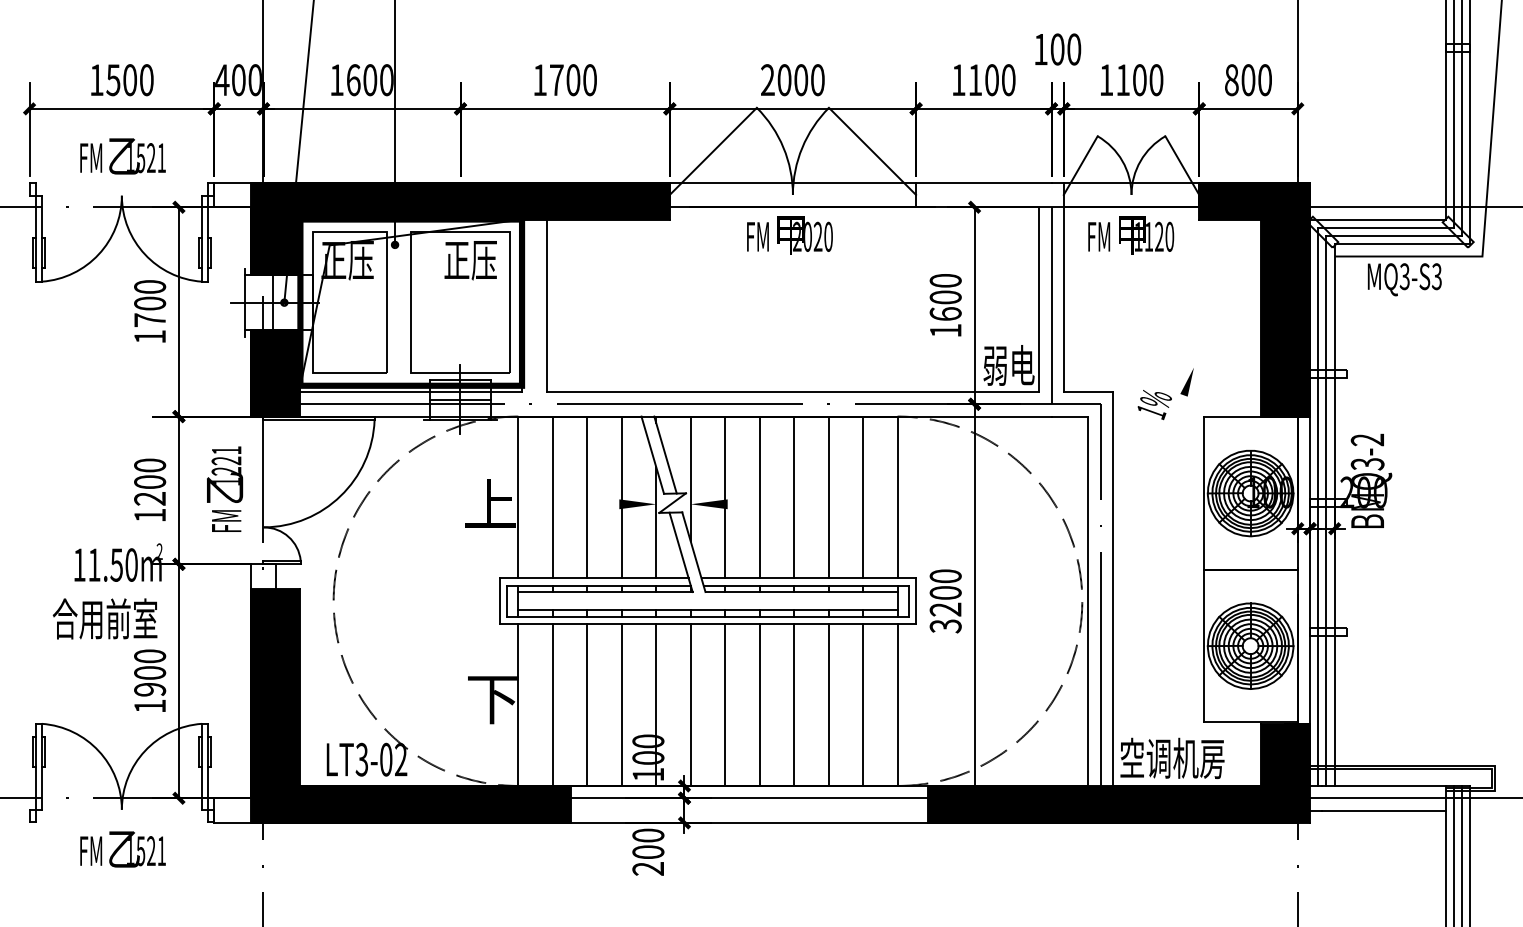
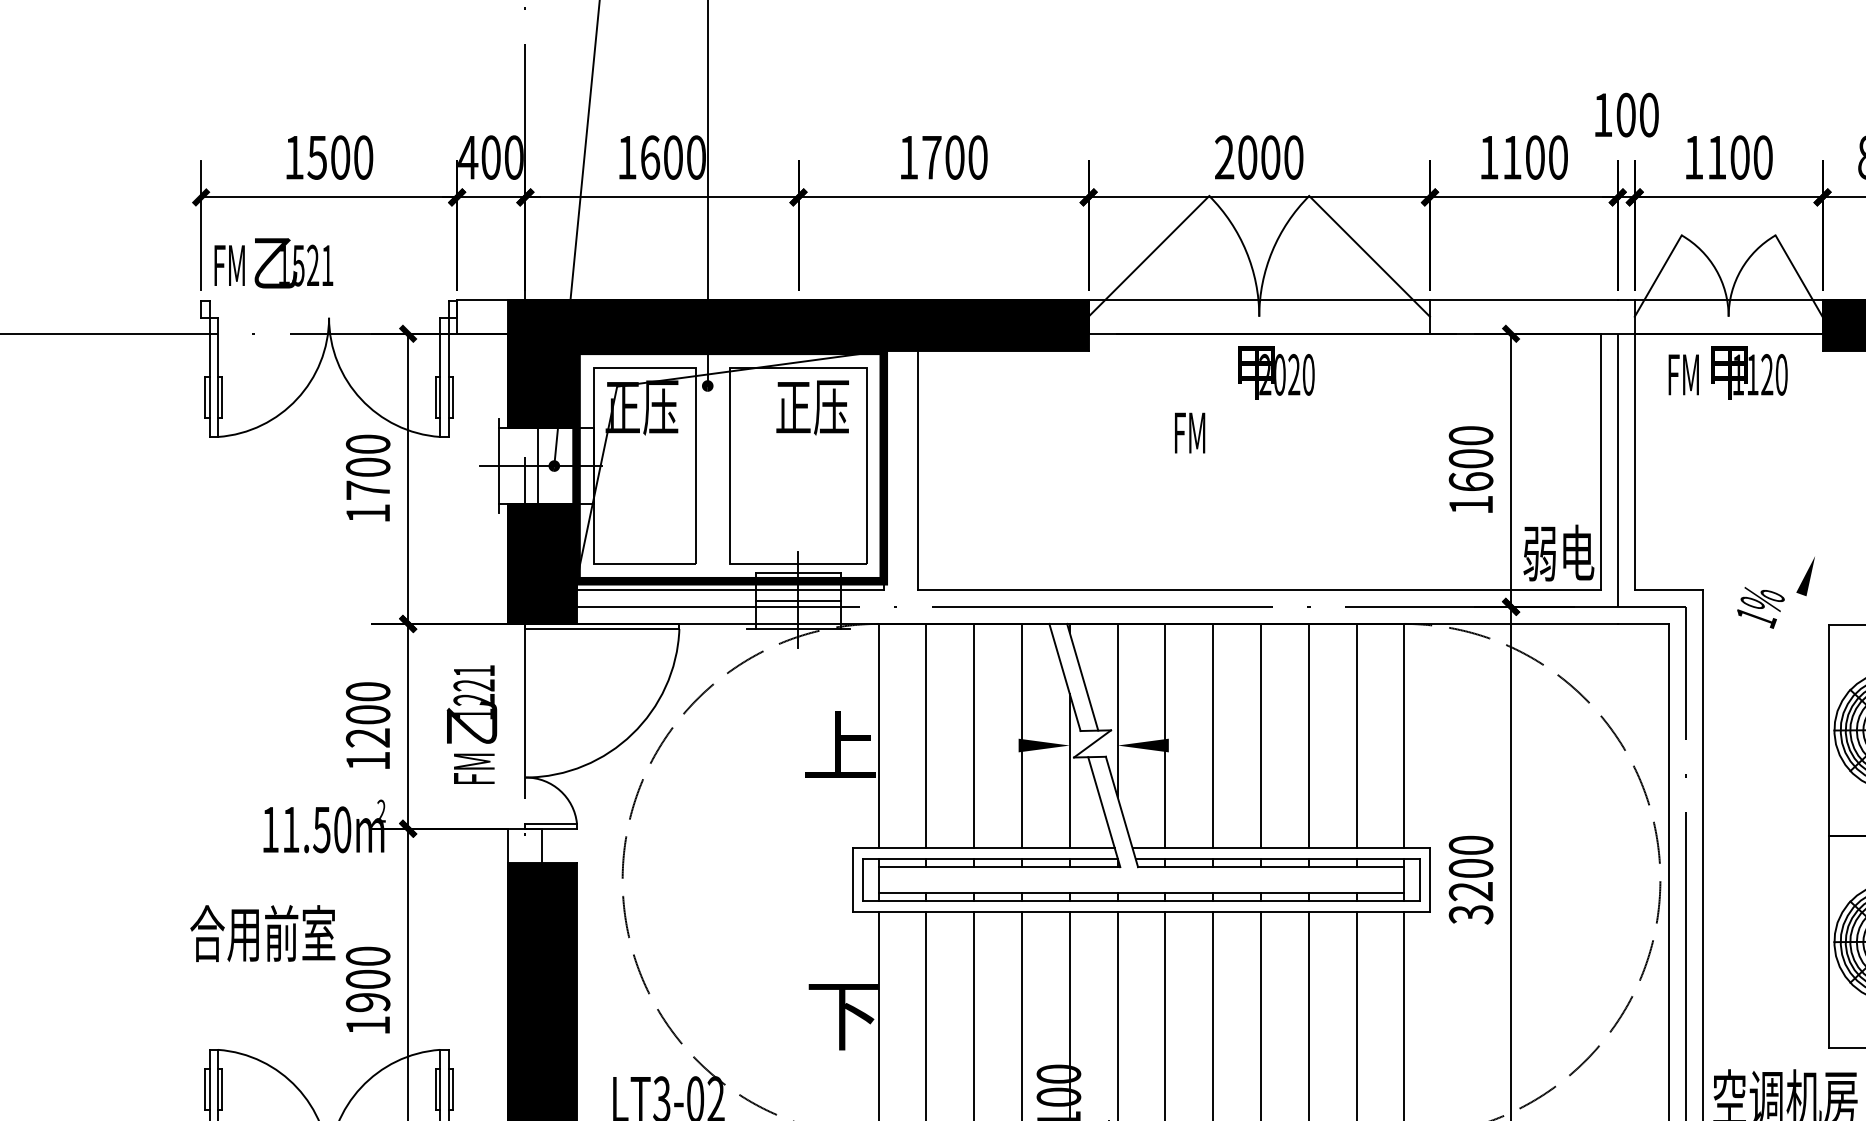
text: (122, 156) -> (273, 263), moved
text: (757, 236) -> (1189, 432), moved
text: (104, 618) -> (262, 932), moved

